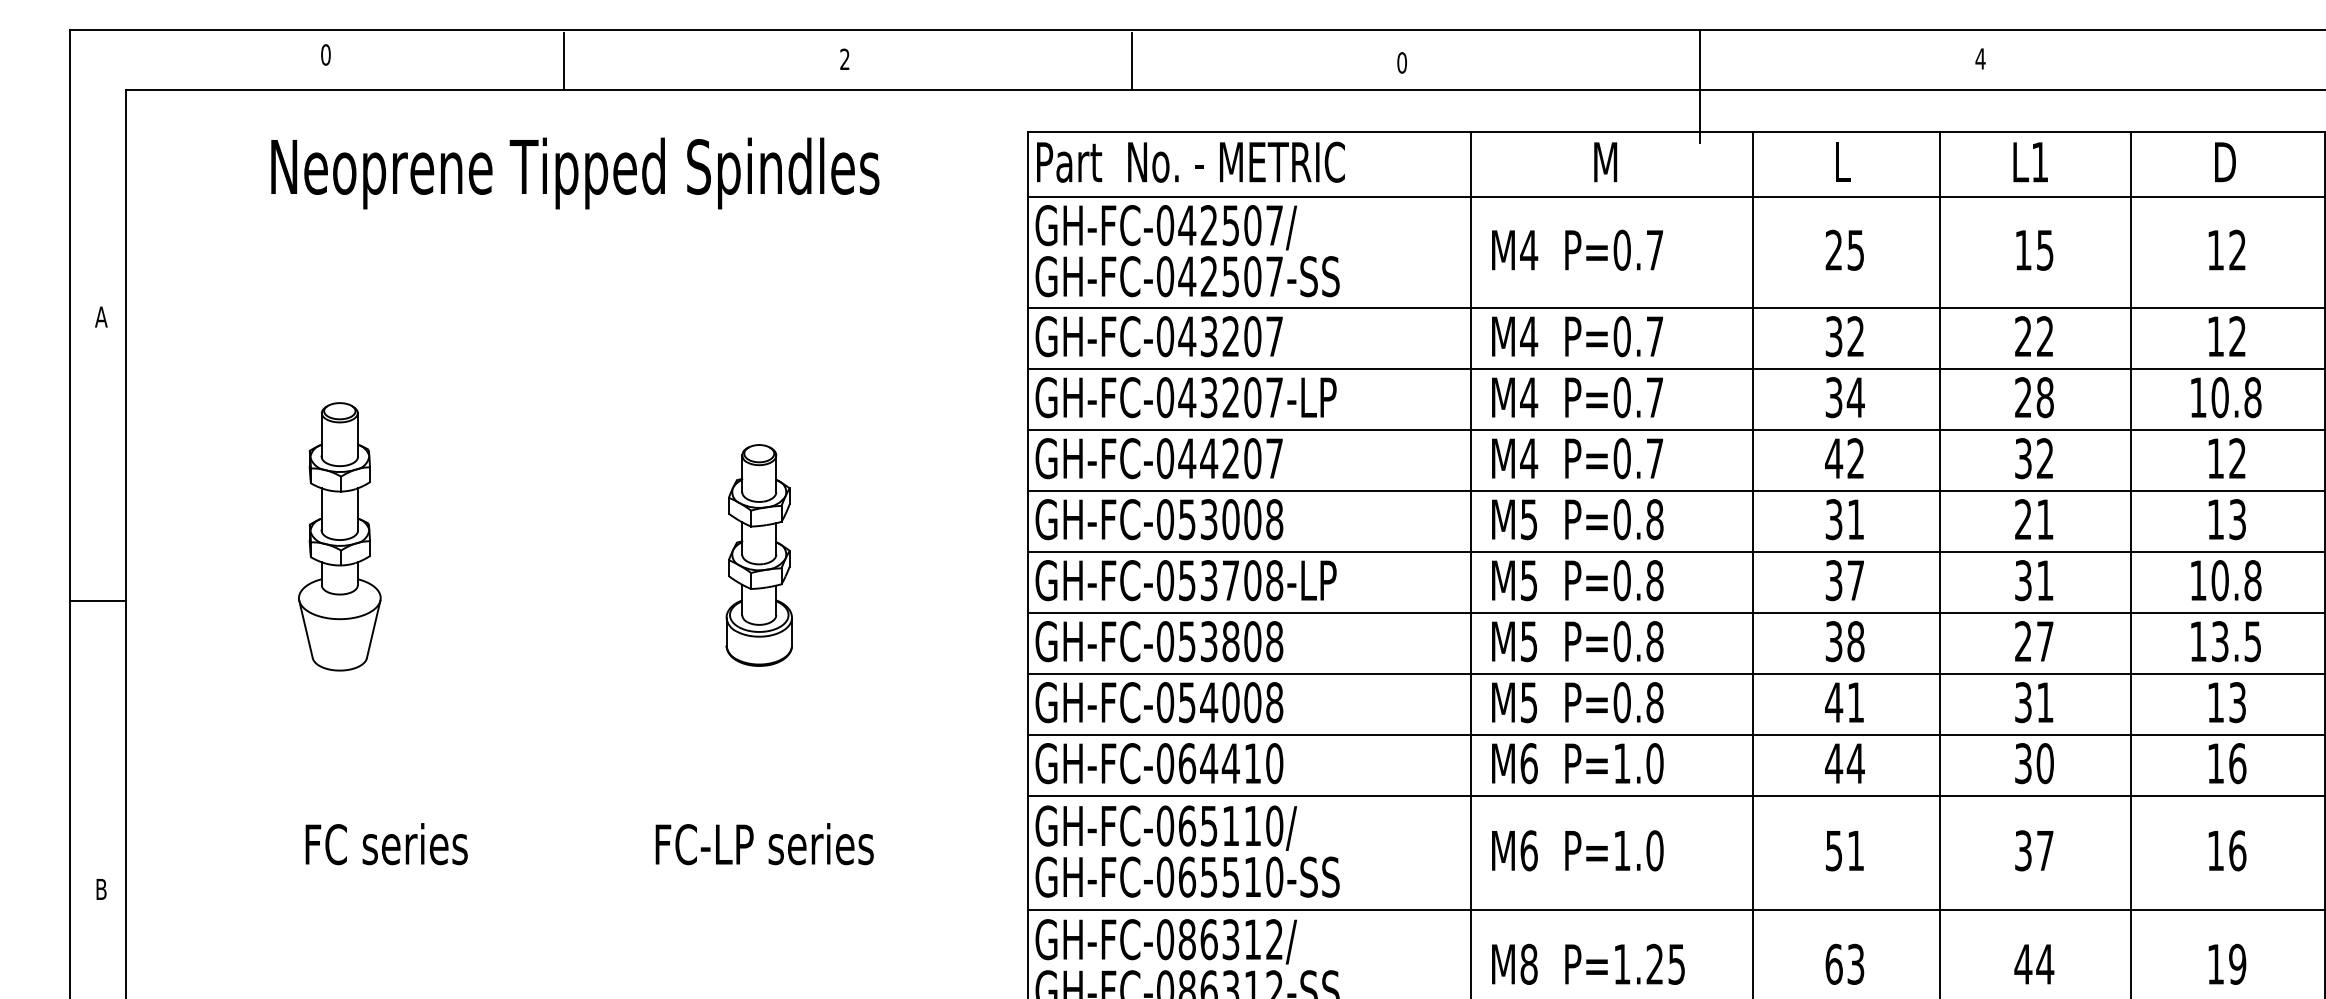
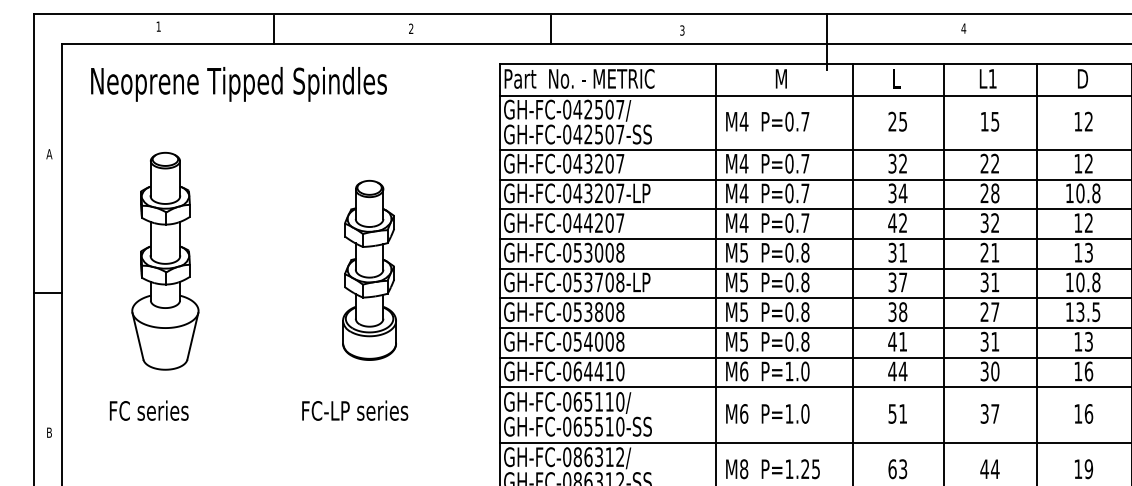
text: (325, 54) -> (158, 26), 0 -> 1
text: (1402, 62) -> (682, 30), 0 -> 3
text: (574, 173) -> (238, 84), moved
part: (339, 535) -> (165, 260), size x1.67
part: (759, 553) -> (369, 269), size x1.67
text: (385, 843) -> (148, 410), moved
text: (765, 843) -> (355, 410), moved

